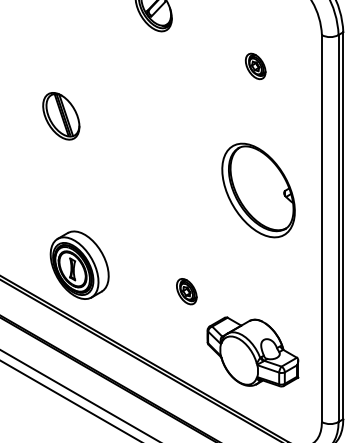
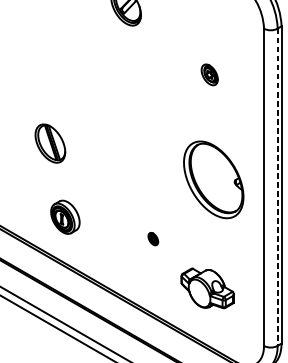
part: (255, 66) -> (209, 74), moved
part: (61, 116) -> (50, 143), moved
part: (258, 190) -> (213, 179), moved
line: (338, 229) -> (277, 188), solid -> dashed
part: (79, 264) -> (65, 216), size x0.6
part: (186, 291) -> (153, 238), size x0.6
part: (252, 351) -> (207, 288), size x0.7

